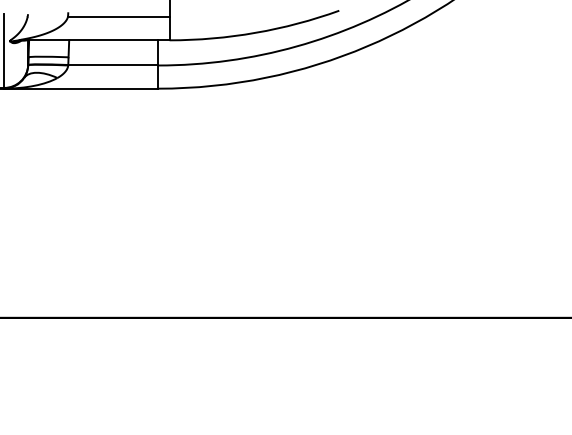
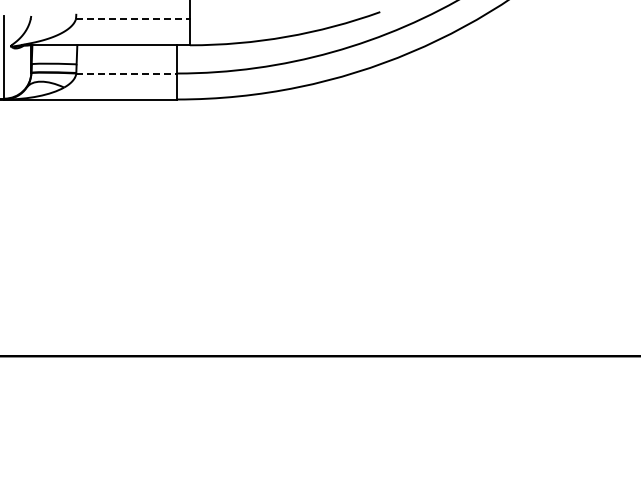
line: (119, 17) -> (133, 19), solid -> dashed
line: (113, 65) -> (127, 73), solid -> dashed

